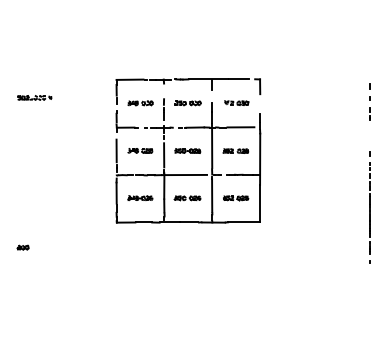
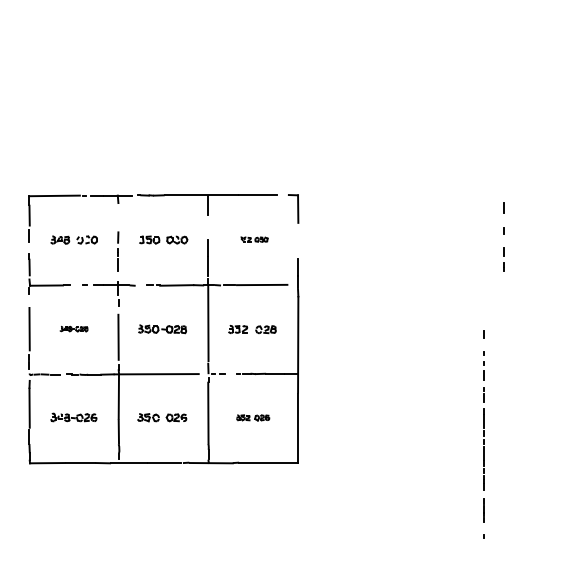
part: (236, 102) -> (253, 238), size x0.6
part: (140, 150) -> (74, 328), size x0.6
part: (236, 198) -> (253, 418), size x0.7
line: (369, 207) -> (482, 434), moved

